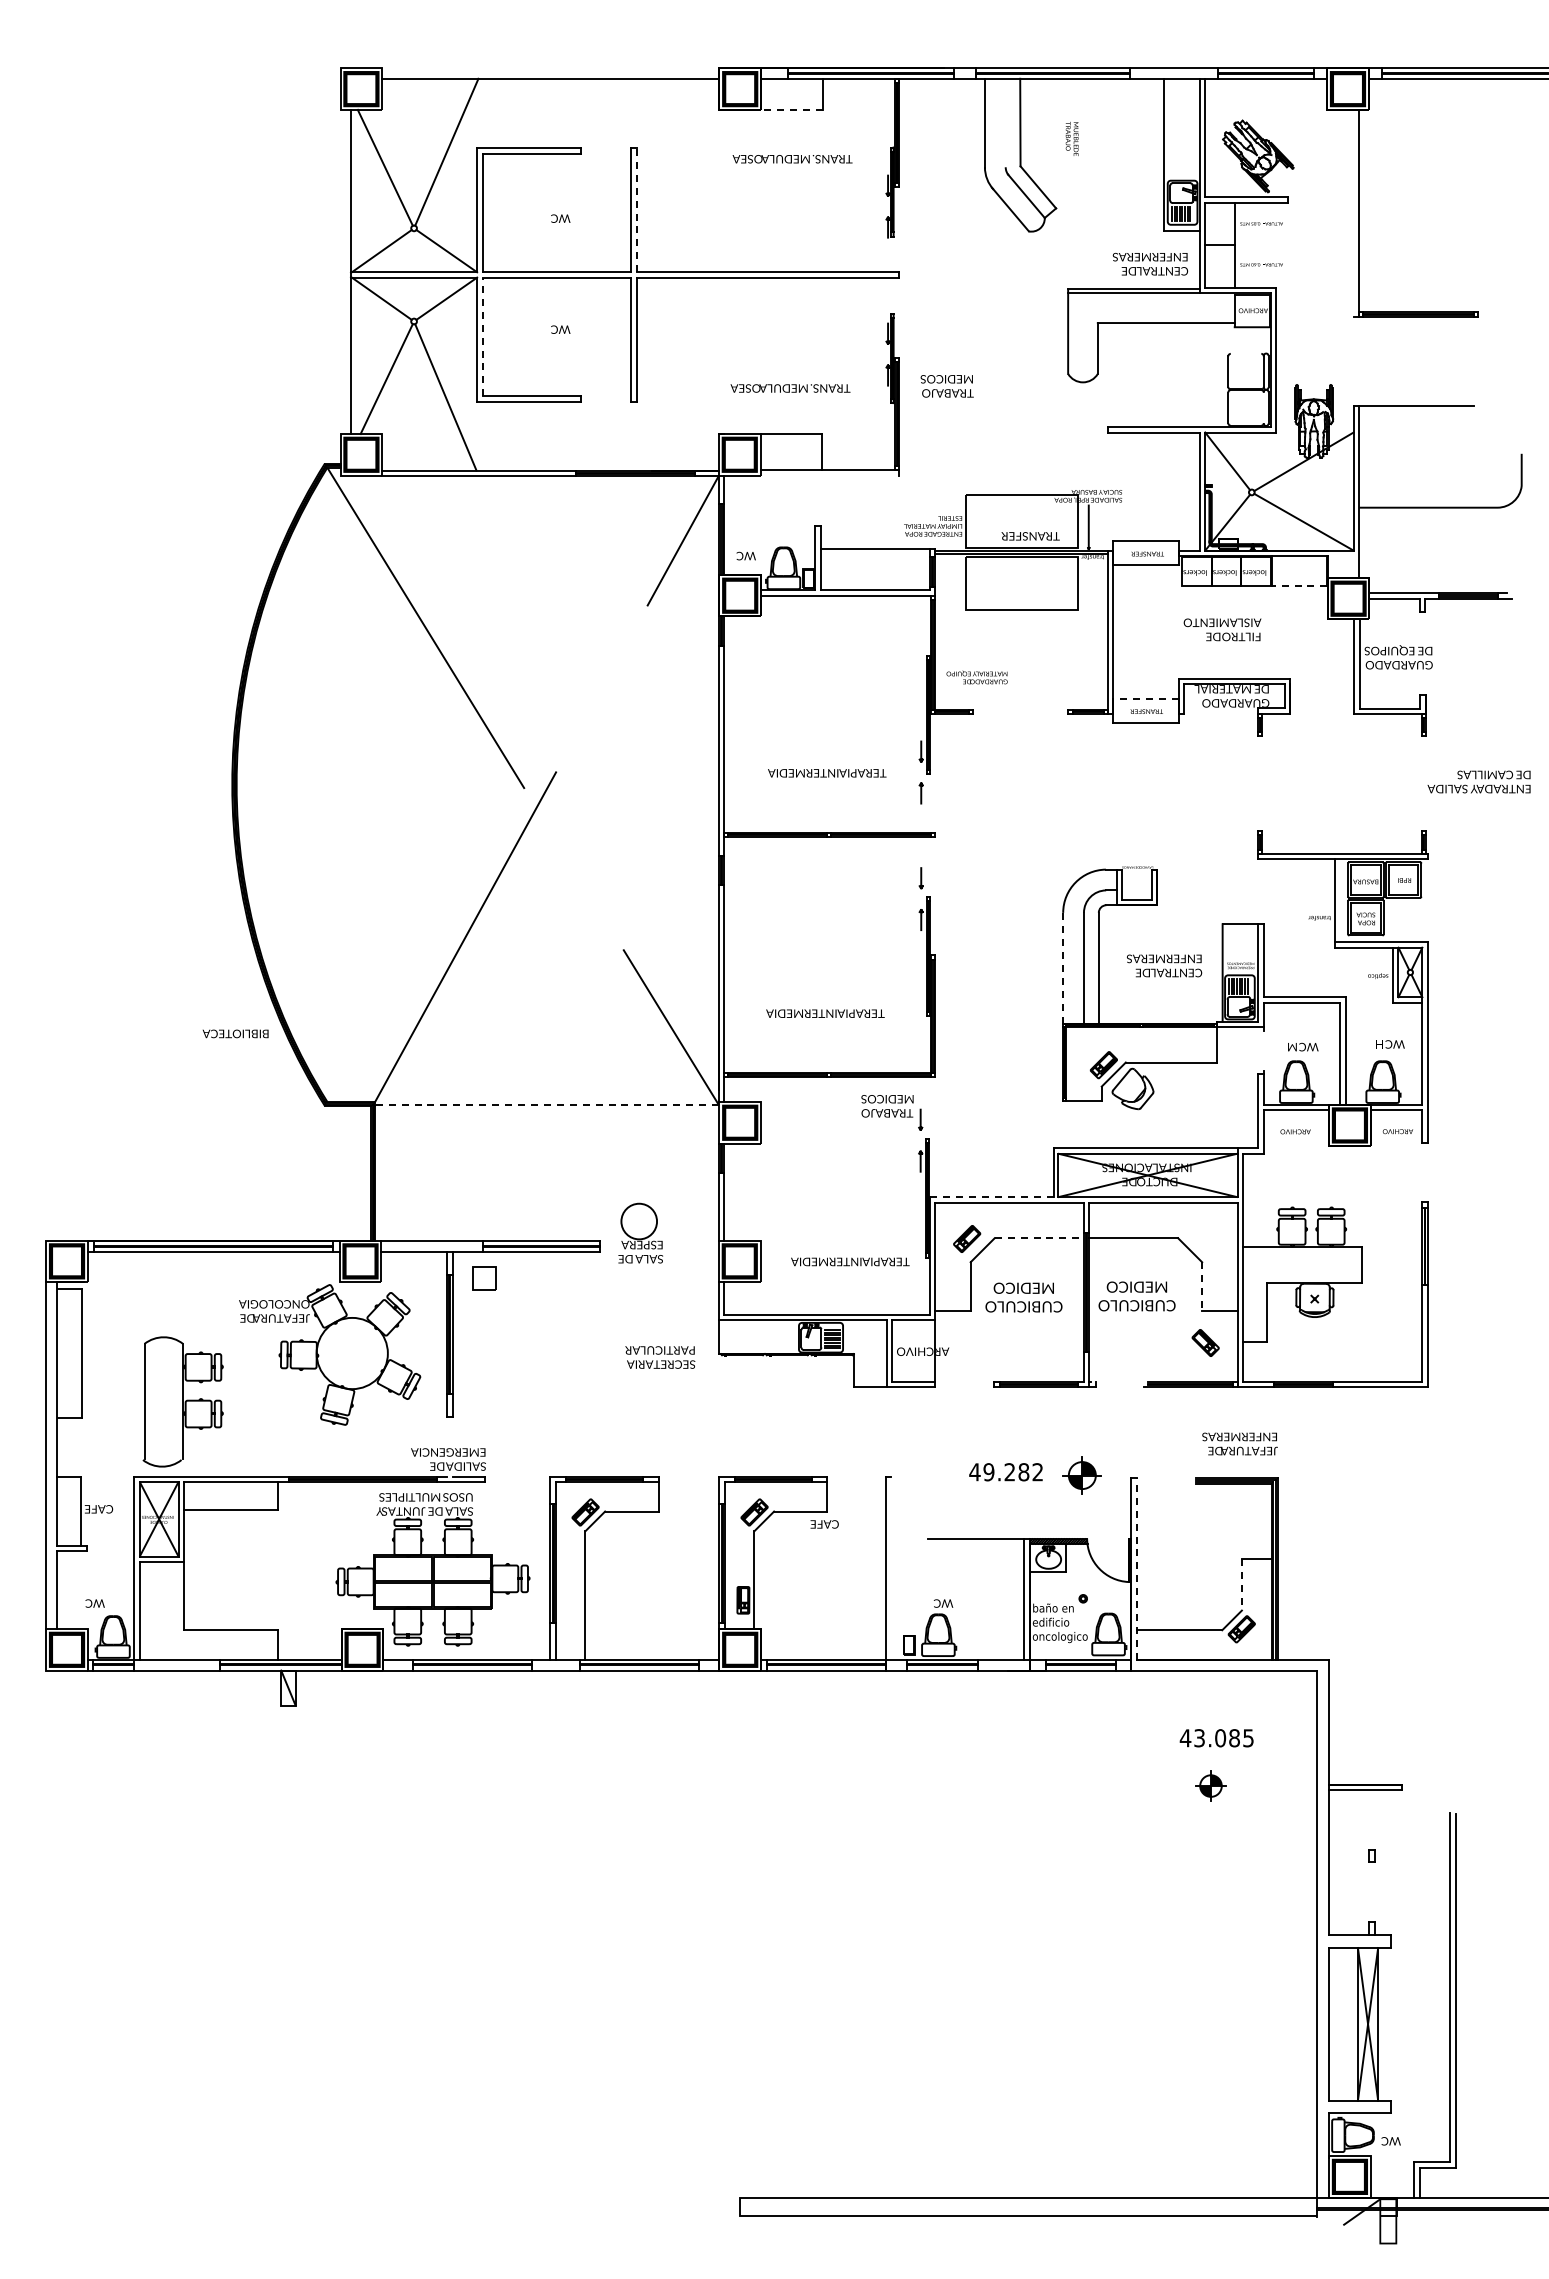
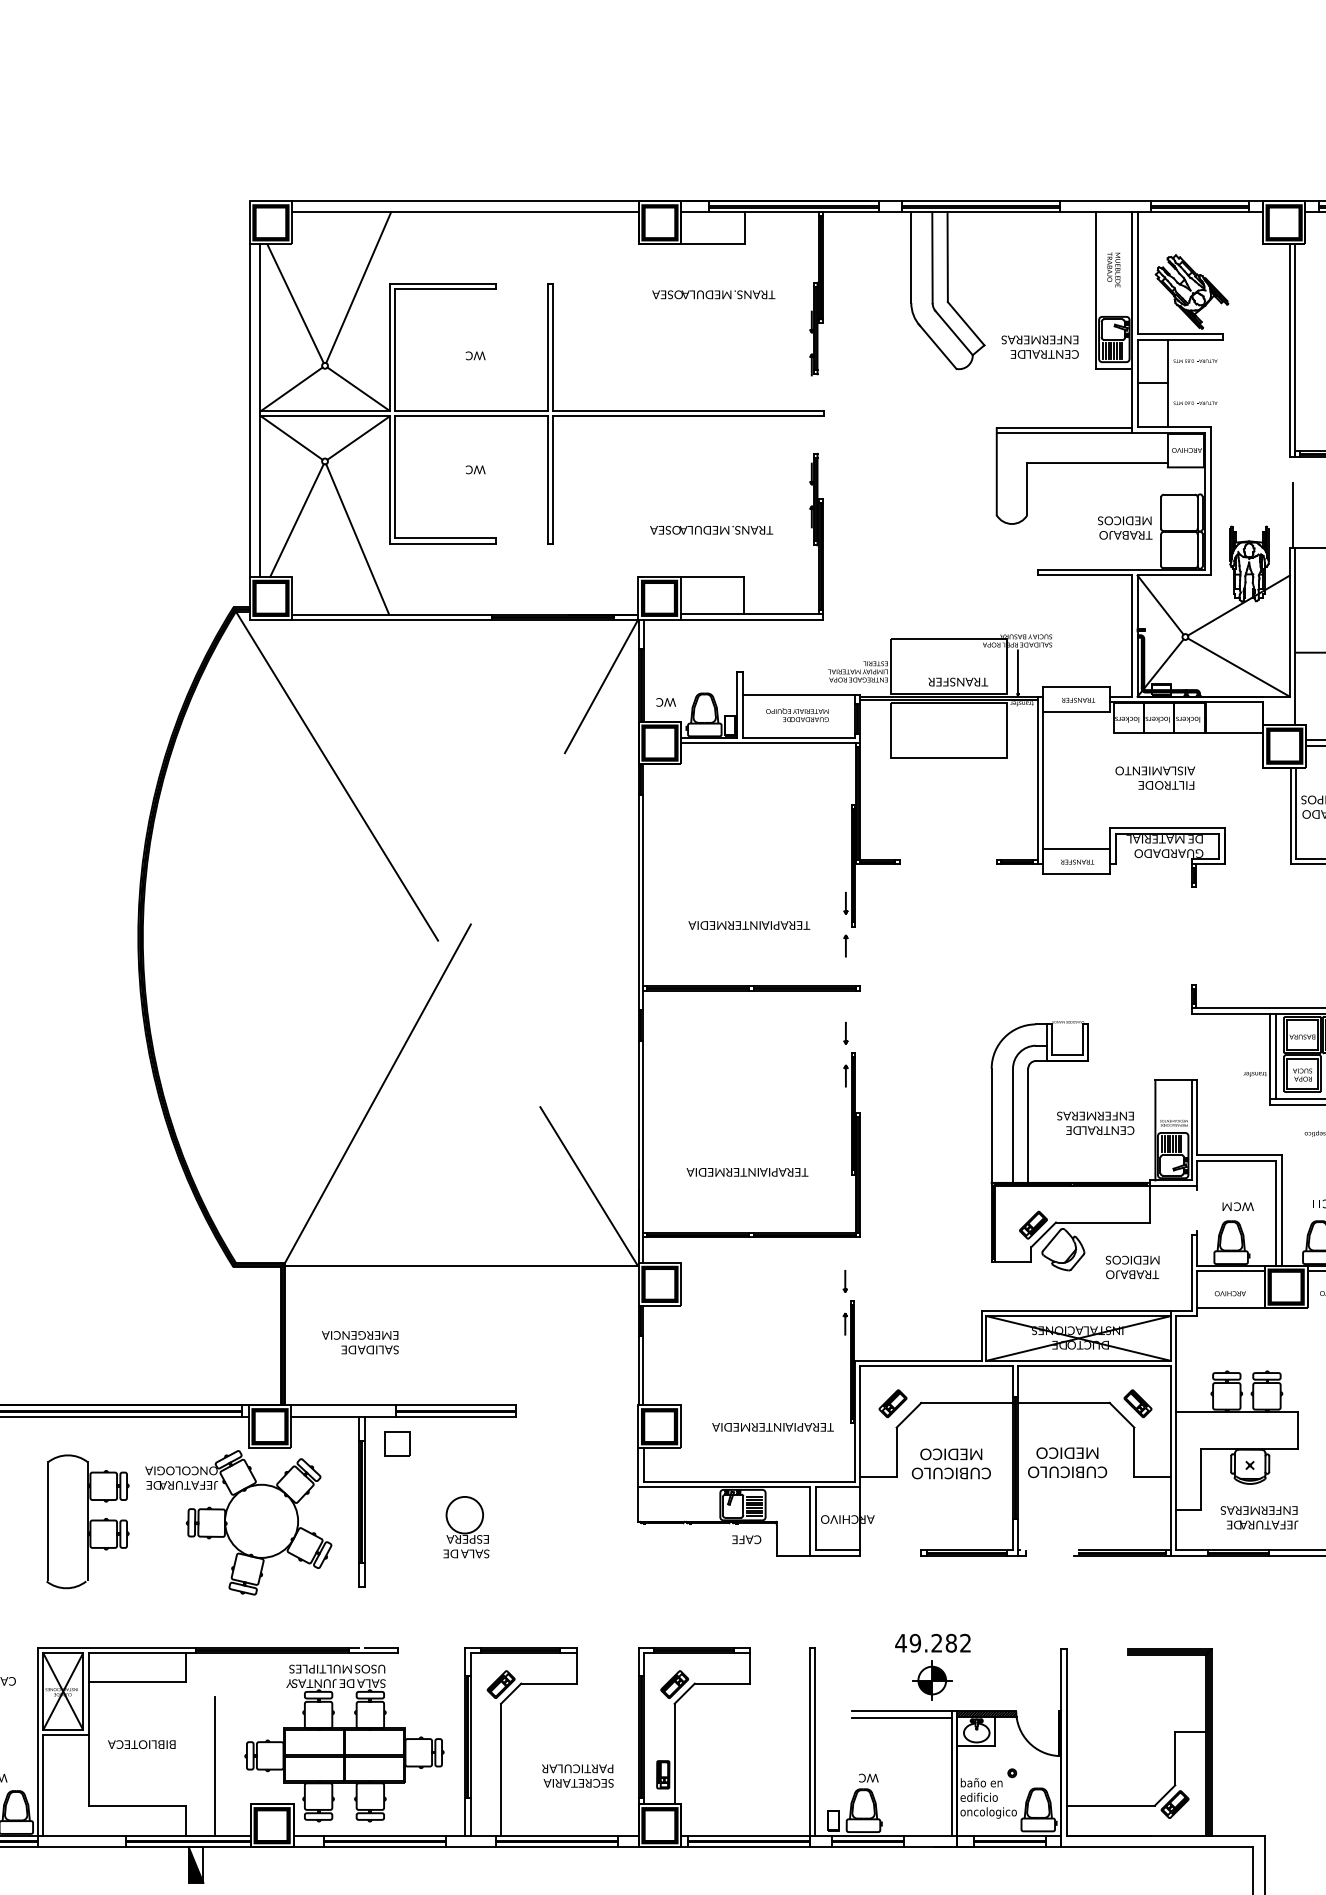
line: (550, 68) -> (465, 201), added
line: (791, 109) -> (712, 243), dashed -> solid
line: (1005, 122) -> (932, 257), added
text: (1071, 138) -> (1113, 269), moved
line: (636, 209) -> (553, 346), dashed -> solid
line: (1353, 213) -> (1289, 350), added
text: (1150, 263) -> (1040, 346), moved
line: (340, 271) -> (249, 410), added
line: (482, 336) -> (395, 476), dashed -> solid
line: (1245, 353) -> (1178, 494), added
line: (1356, 374) -> (1292, 515), added
text: (946, 386) -> (1124, 528), moved
line: (1263, 407) -> (1197, 549), added
line: (829, 475) -> (751, 619), added
line: (1299, 585) -> (1234, 732), dashed -> solid
text: (976, 677) -> (796, 715), moved
line: (1145, 698) -> (1076, 848), dashed -> solid
line: (1339, 900) -> (1275, 1056), added
line: (1063, 968) -> (991, 1125), dashed -> solid
text: (235, 1033) -> (141, 1744), moved
line: (547, 1105) -> (462, 1266), dashed -> solid
text: (887, 1106) -> (1132, 1267), moved
line: (1296, 1146) -> (1231, 1308), added
line: (991, 1197) -> (918, 1361), dashed -> solid
part: (640, 1232) -> (466, 1526), moved
line: (1039, 1238) -> (967, 1403), dashed -> solid
line: (1202, 1286) -> (1134, 1452), dashed -> solid
part: (1205, 1342) -> (1137, 1403), moved
text: (660, 1357) -> (578, 1776), moved
part: (182, 1401) -> (87, 1521), moved
text: (1239, 1443) -> (1259, 1517), moved
text: (448, 1459) -> (360, 1342), moved
part: (1081, 1475) -> (931, 1680), moved
text: (824, 1524) -> (746, 1539), moved
line: (975, 1545) -> (901, 1718), added
line: (891, 1567) -> (815, 1741), added
line: (1136, 1568) -> (1066, 1742), dashed -> solid
line: (1241, 1584) -> (1174, 1758), dashed -> solid
line: (306, 1591) -> (214, 1765), added
fill: (288, 1687) -> (196, 1864), added

